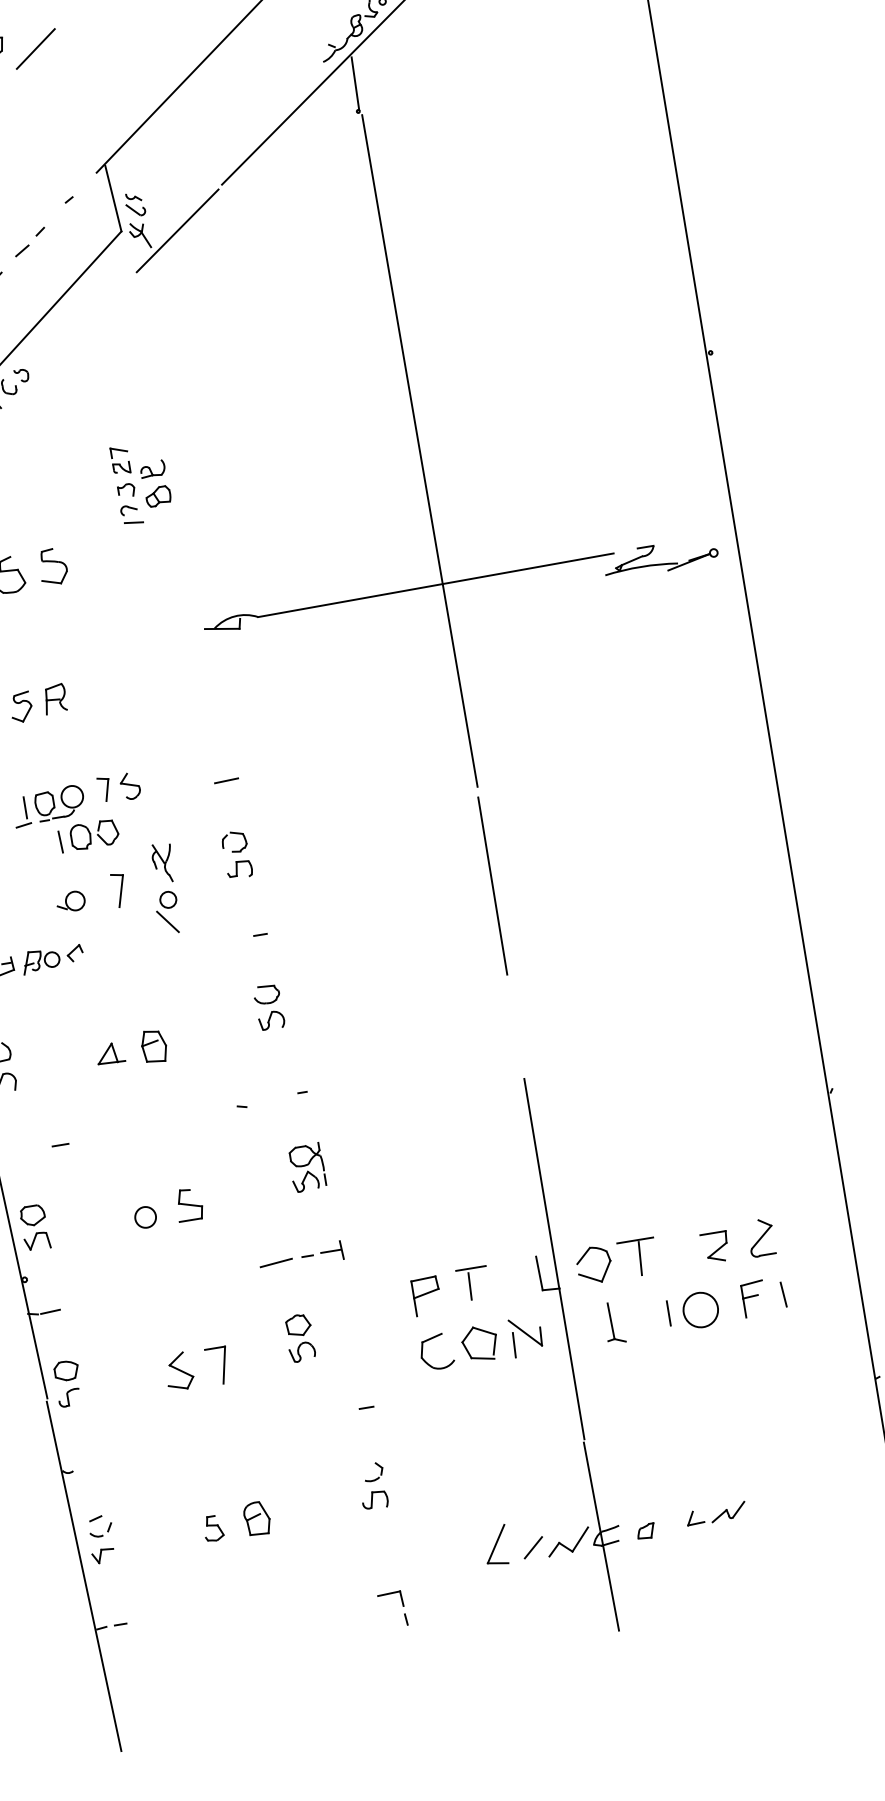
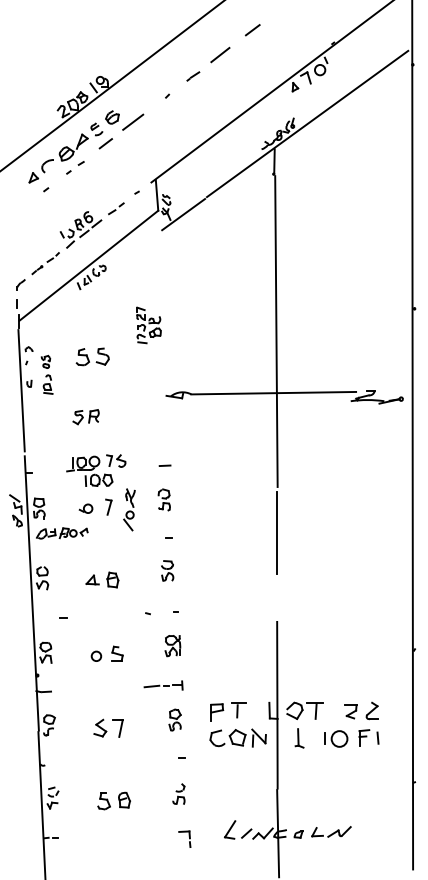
part: (298, 1337) -> (174, 719), moved
part: (716, 1513) -> (331, 831), size x1.43
part: (212, 1528) -> (103, 801), size x1.43
part: (391, 1608) -> (184, 838), moved

